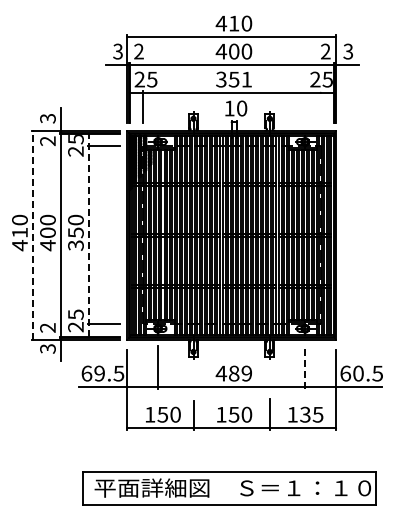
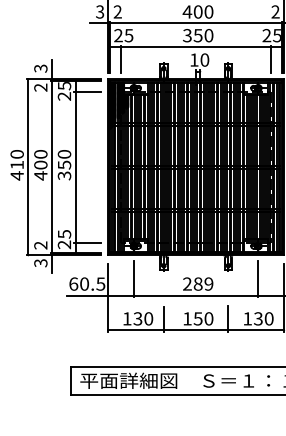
text: (246, 79) -> (208, 35), 351 -> 350
line: (320, 107) -> (271, 59), added
line: (33, 234) -> (28, 166), dashed -> solid
line: (89, 235) -> (75, 167), dashed -> solid
line: (305, 367) -> (258, 278), dashed -> solid
text: (99, 373) -> (84, 283), 69.5 -> 60.5
text: (221, 373) -> (187, 283), 489 -> 289
text: (163, 414) -> (138, 318), 150 -> 130
text: (317, 414) -> (268, 318), 135 -> 130

